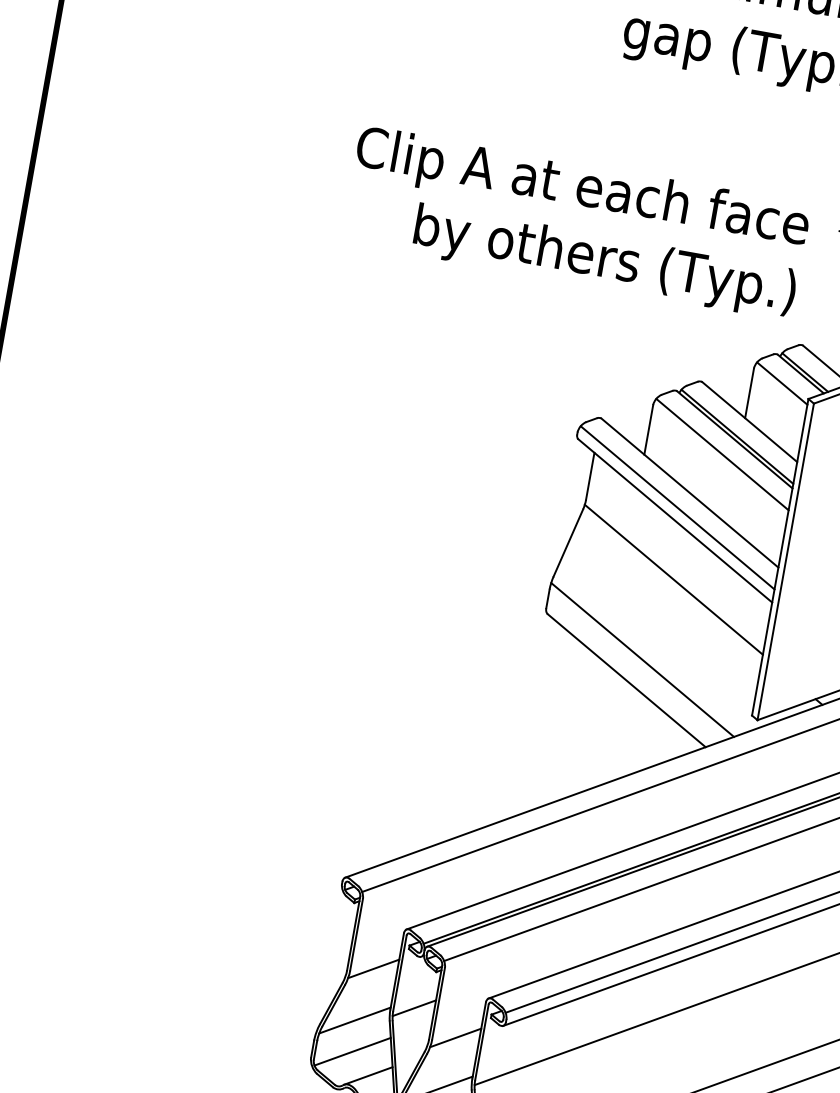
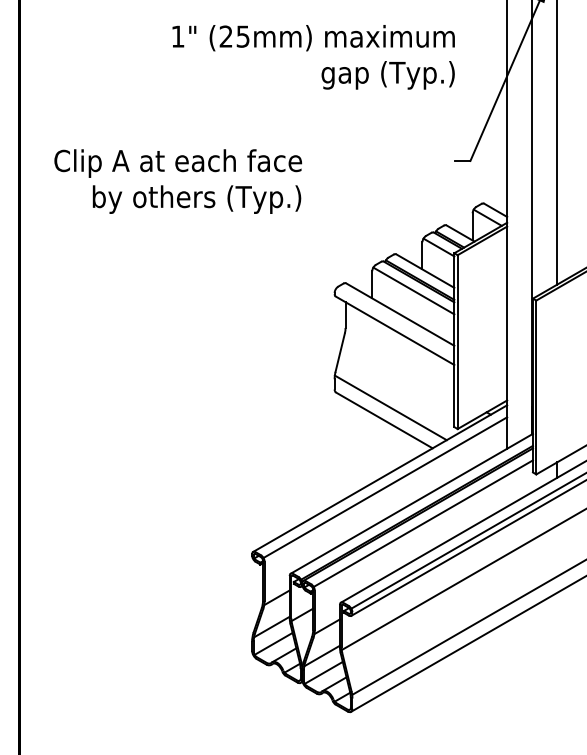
text: (577, 222) -> (178, 181), moved
line: (676, 507) -> (394, 323), removed
line: (673, 578) -> (399, 361), removed

